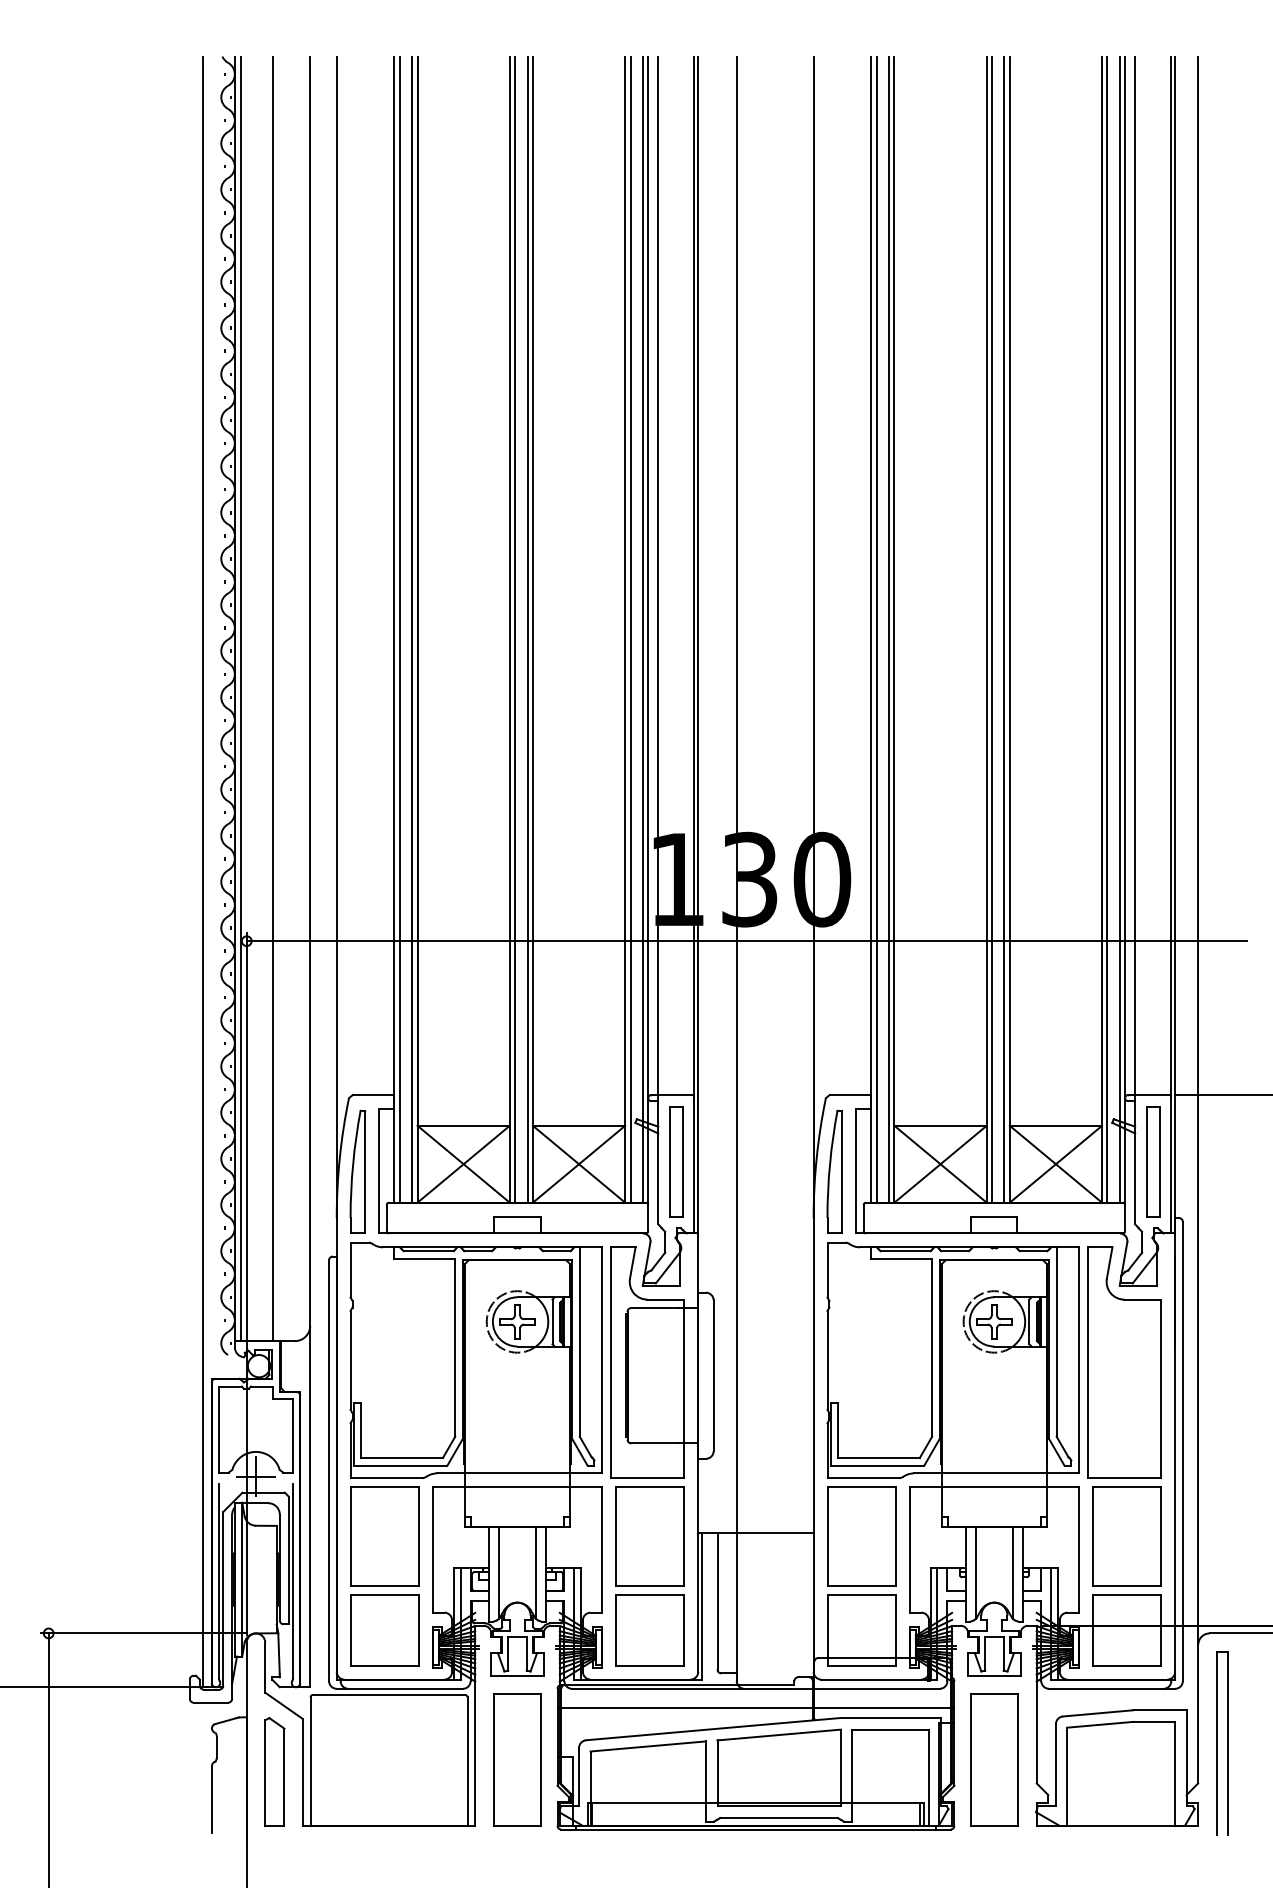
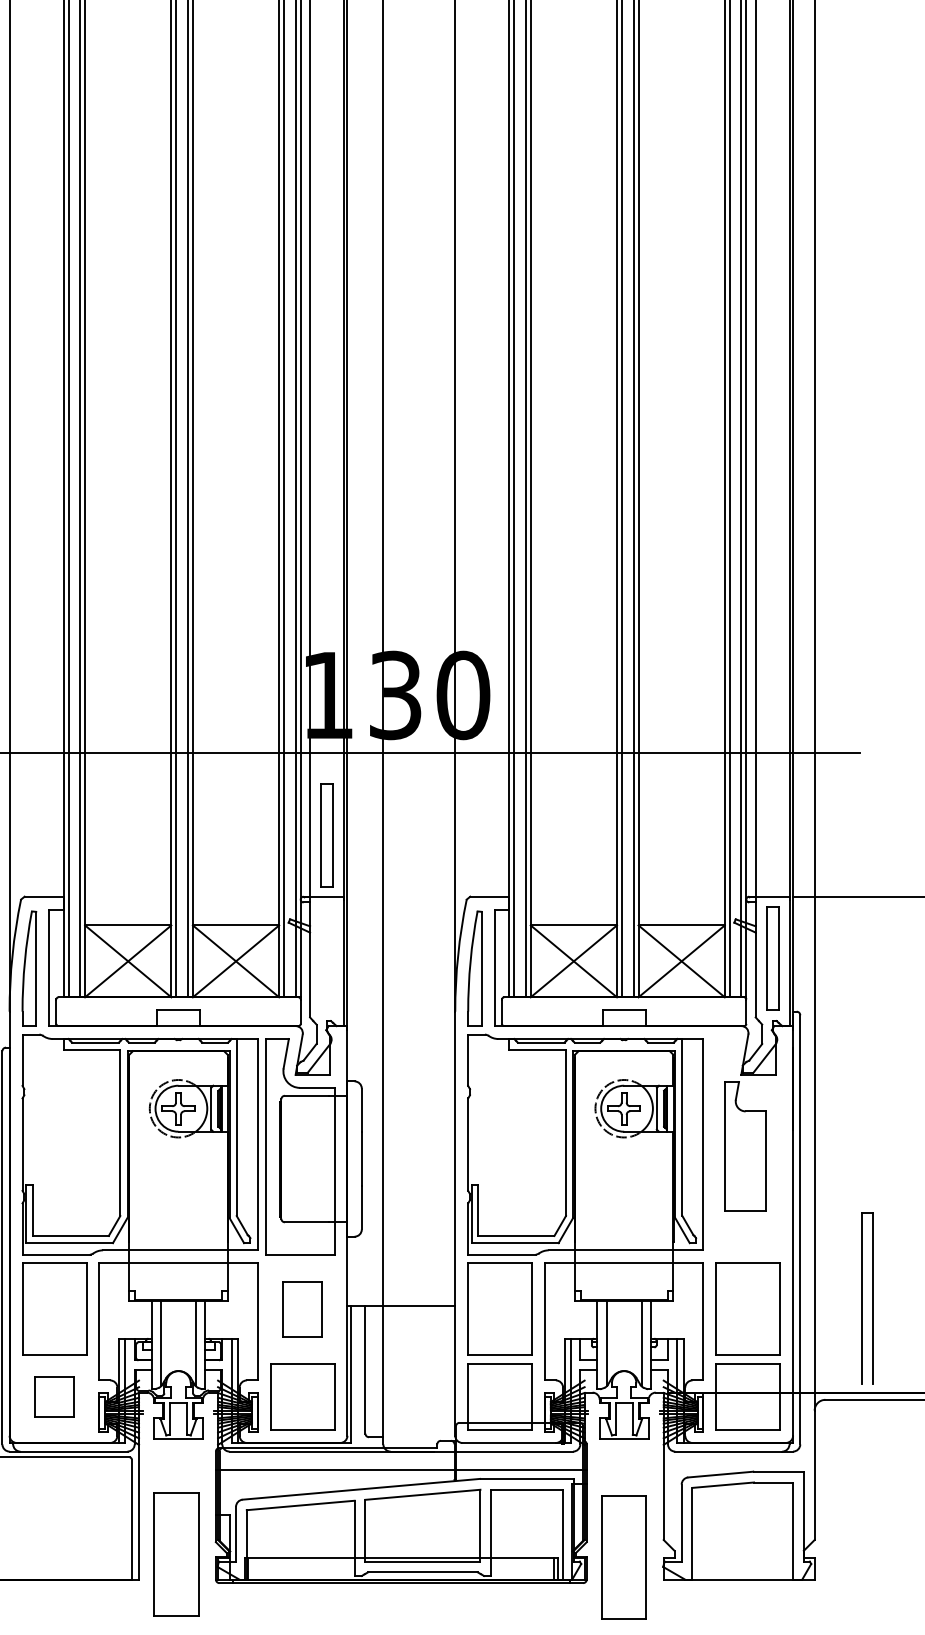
part: (676, 1161) -> (327, 835), moved
part: (1124, 1362) -> (745, 1146), size x0.6
part: (649, 1536) -> (301, 1309), size x0.6
part: (384, 1630) -> (54, 1397), size x0.6
part: (1222, 1743) -> (867, 1298), moved
part: (517, 1759) -> (176, 1554), moved
part: (994, 1759) -> (624, 1556), moved

